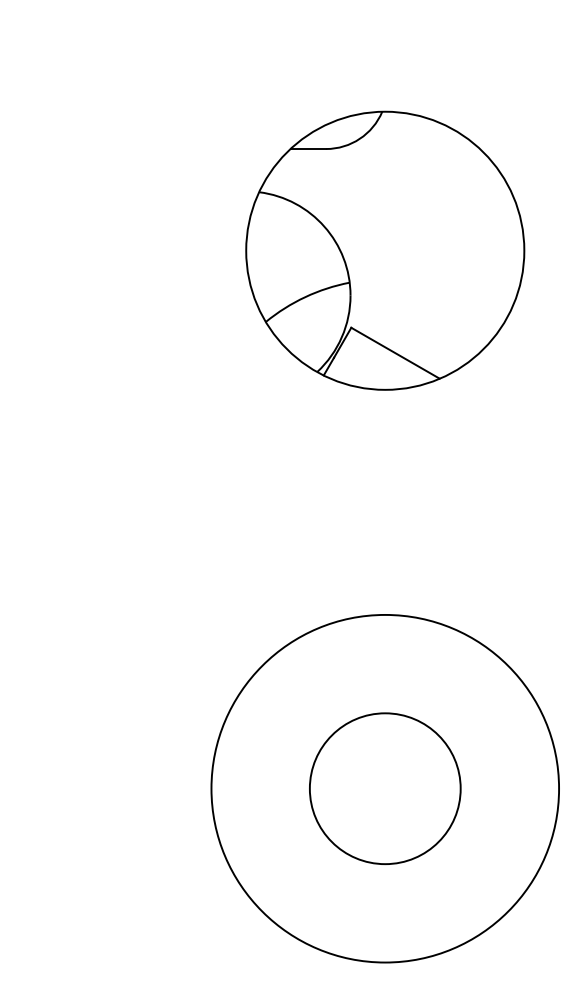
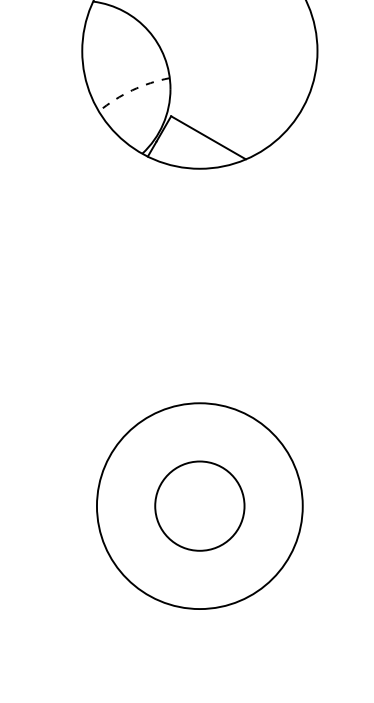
arc: (305, 297) -> (132, 90), solid -> dashed
circle: (384, 788) -> (199, 505), size x0.7
circle: (385, 788) -> (200, 505), size x0.7

